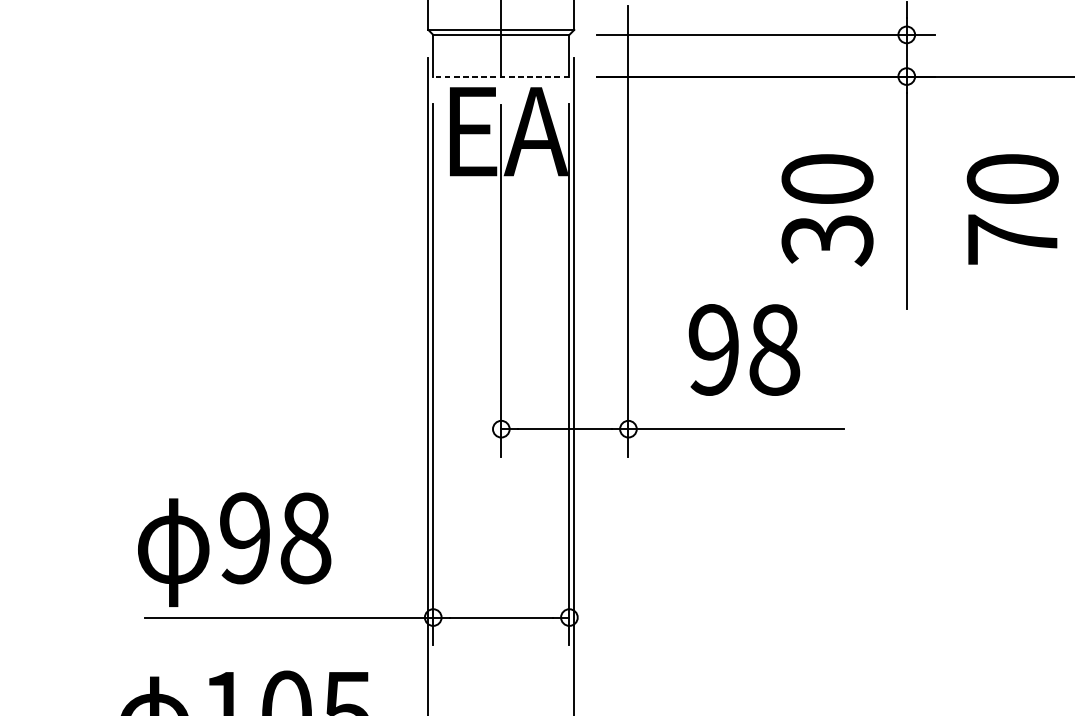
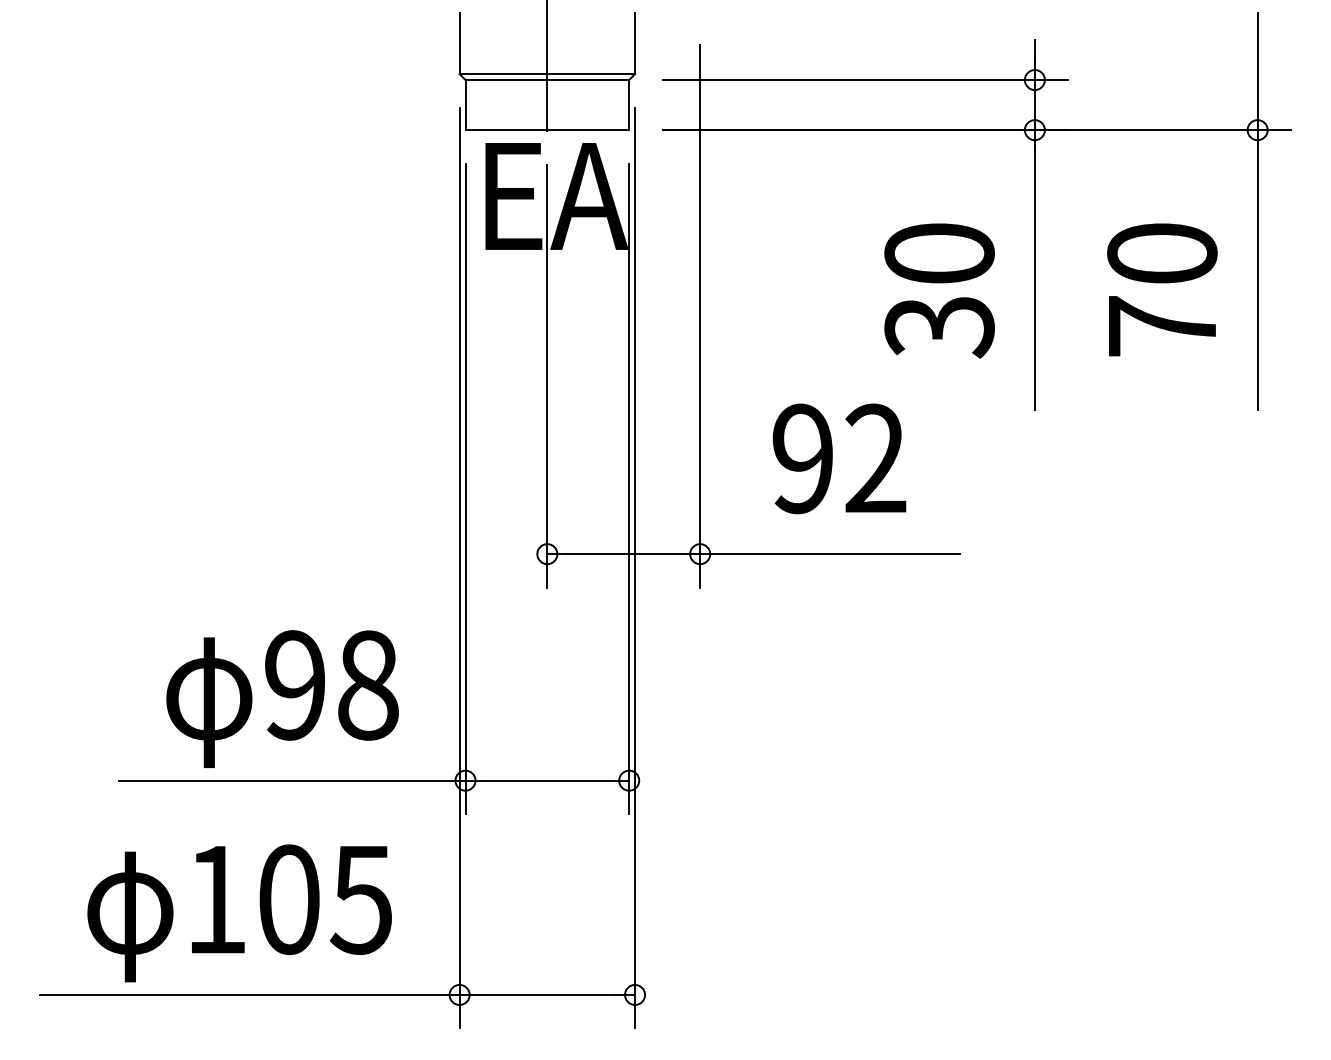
line: (501, 76) -> (547, 130), dashed -> solid
text: (774, 349) -> (875, 458), 98 -> 92
text: (234, 549) -> (282, 698), moved

